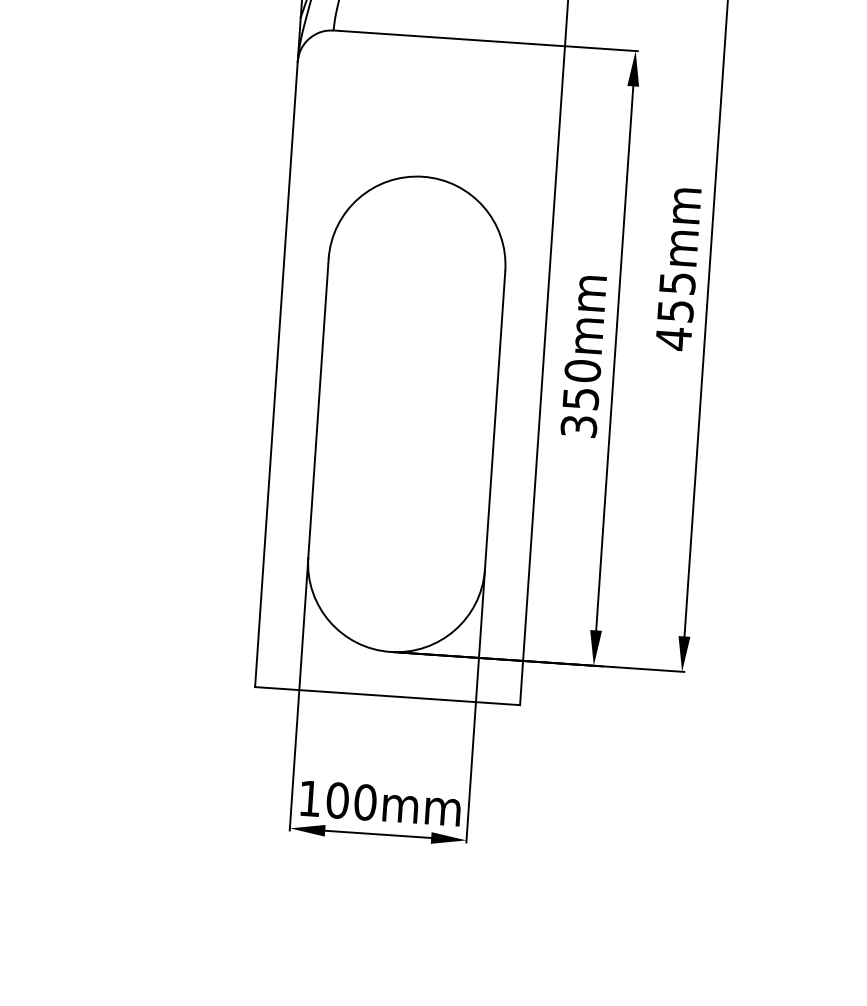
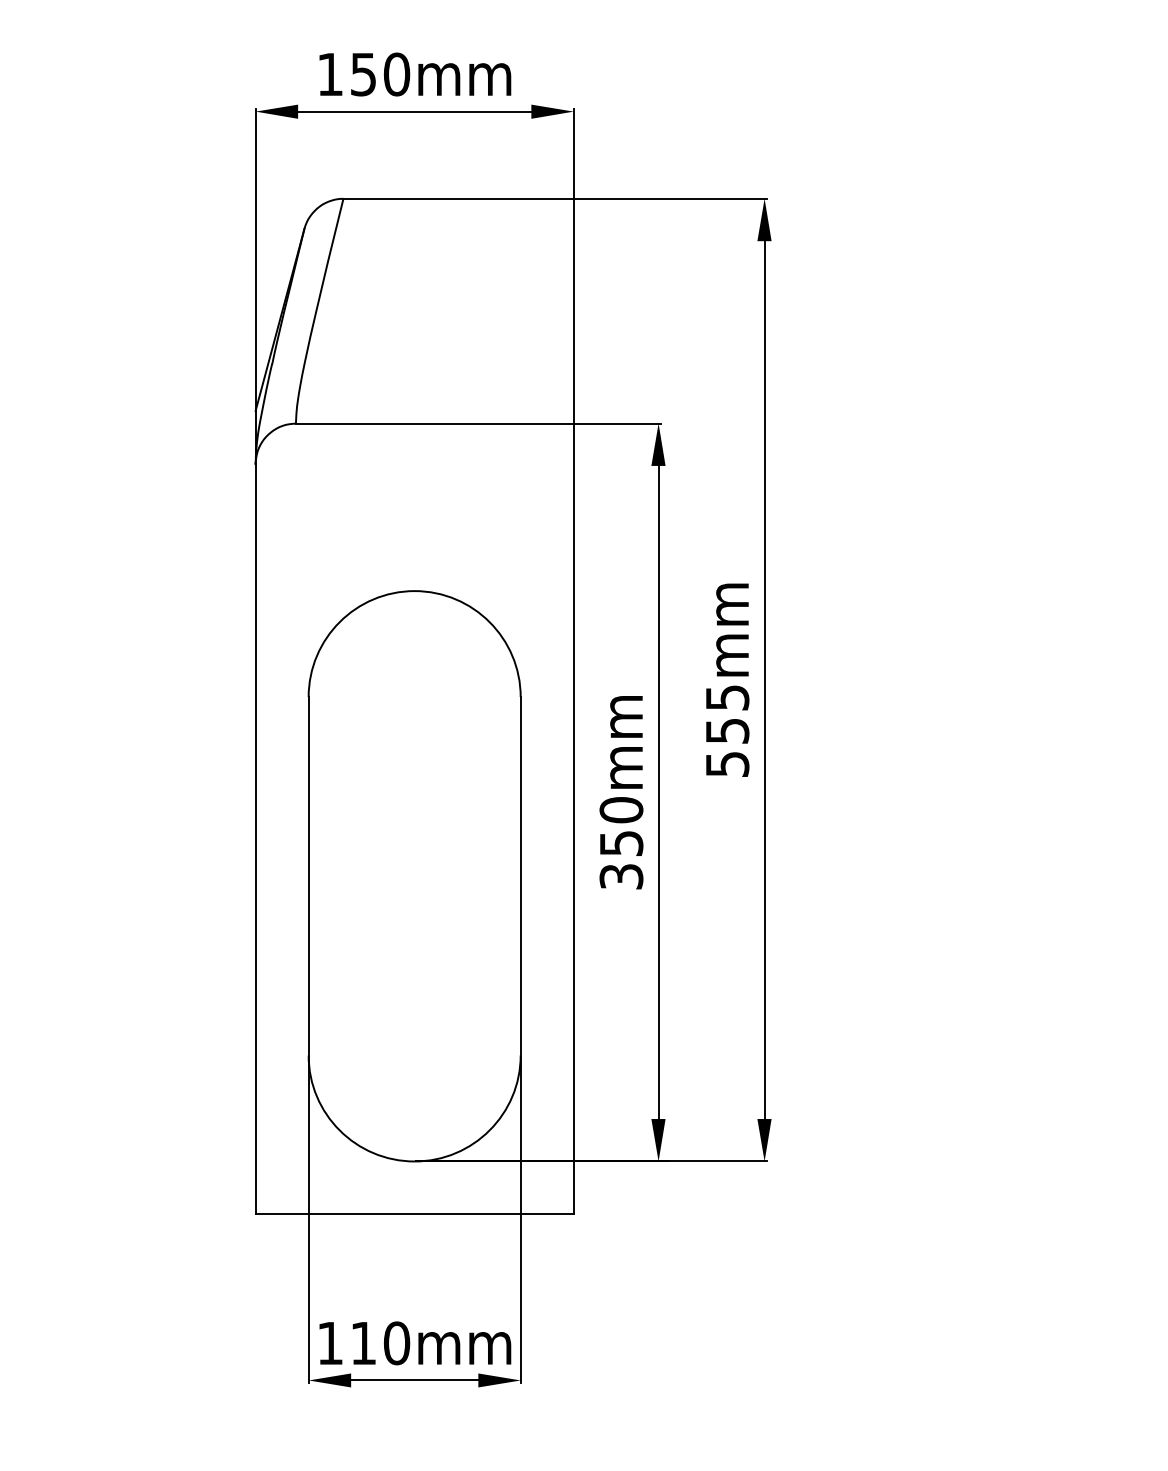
text: (673, 339) -> (727, 764), 455mm -> 555mm
text: (337, 800) -> (363, 1343), 100mm -> 110mm

